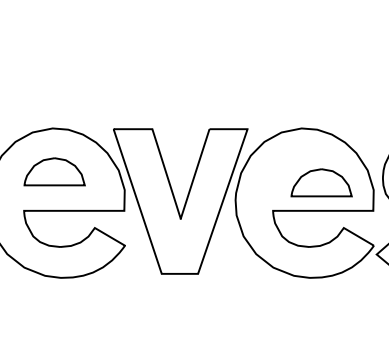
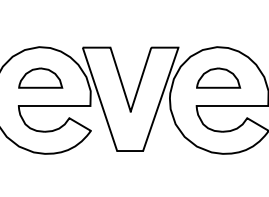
part: (321, 182) -> (218, 77), moved

